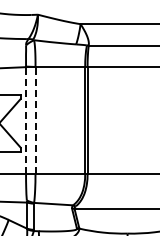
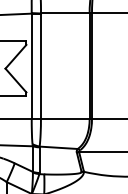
line: (26, 120) -> (32, 65), dashed -> solid
line: (35, 120) -> (40, 65), dashed -> solid

